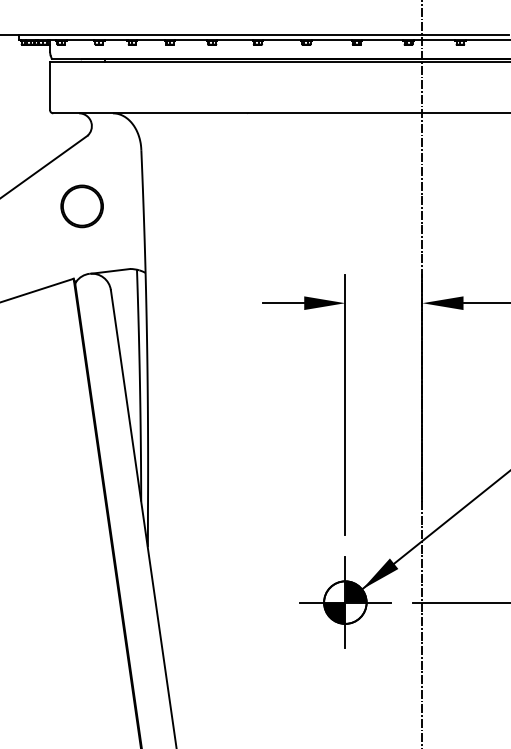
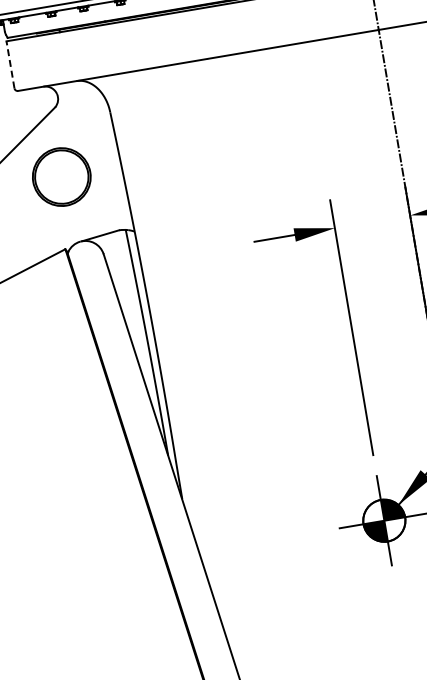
line: (50, 85) -> (10, 64), solid -> dashed
part: (81, 206) -> (61, 177), size x1.4

